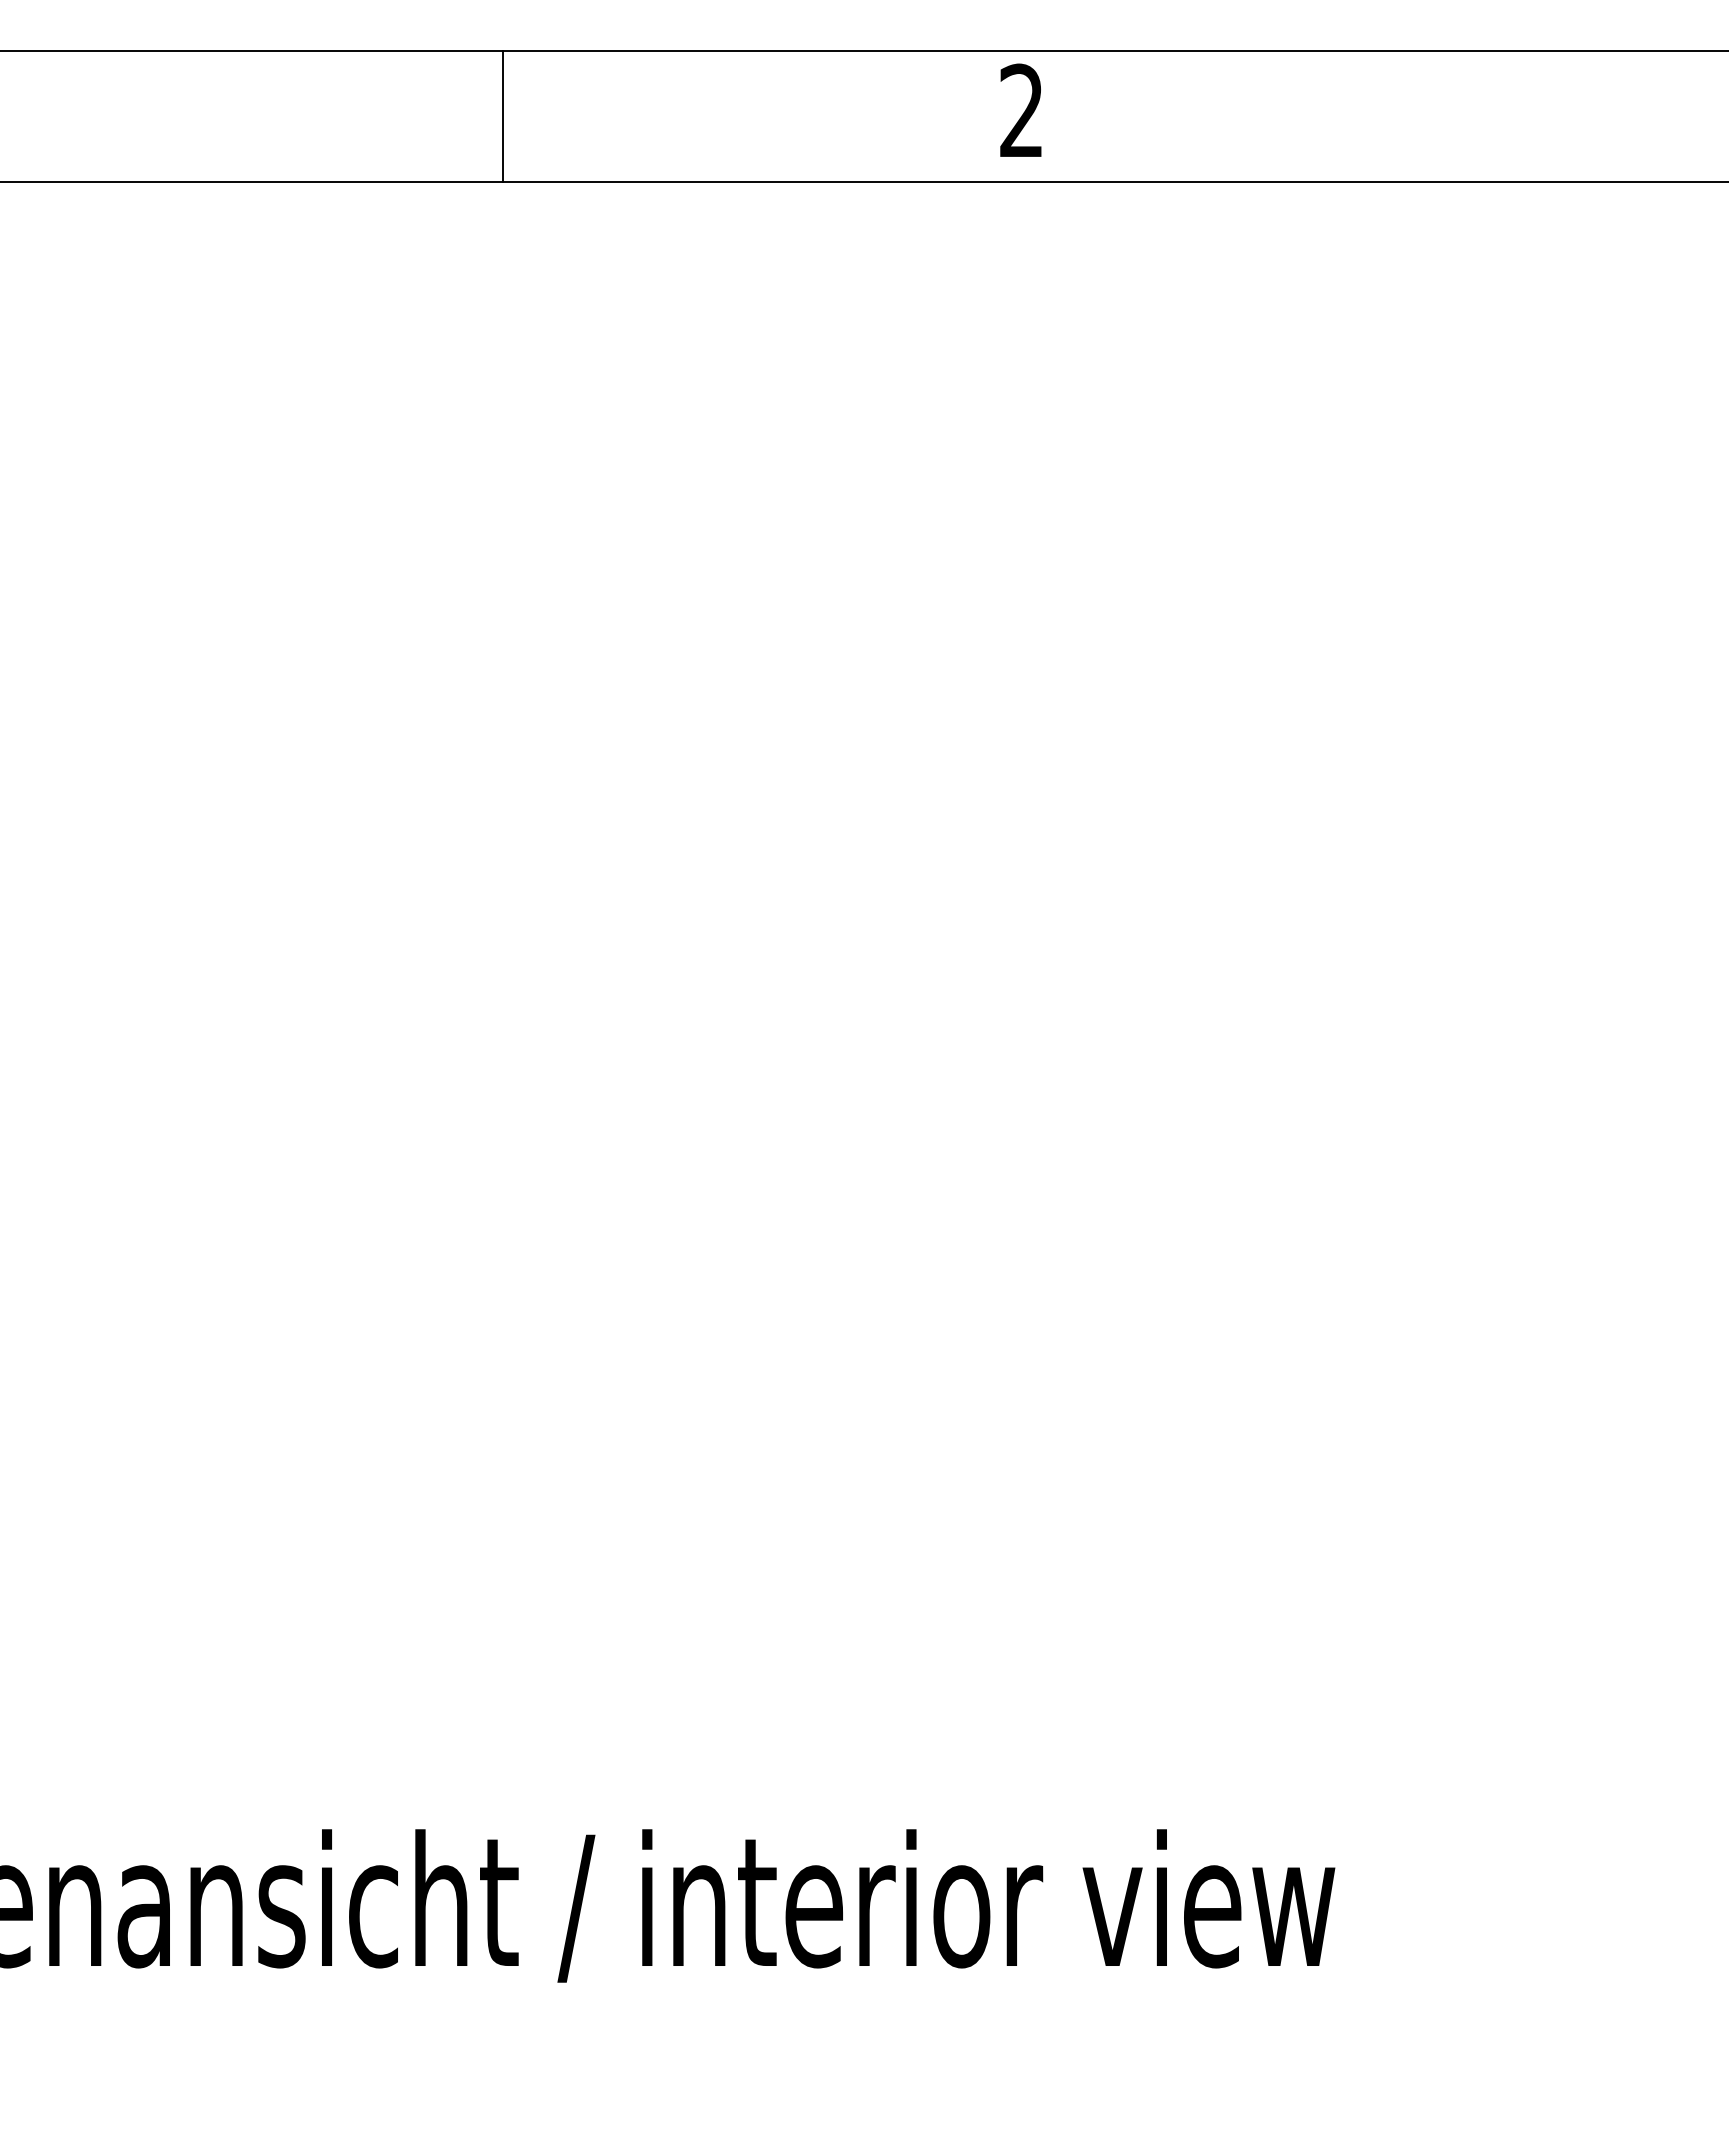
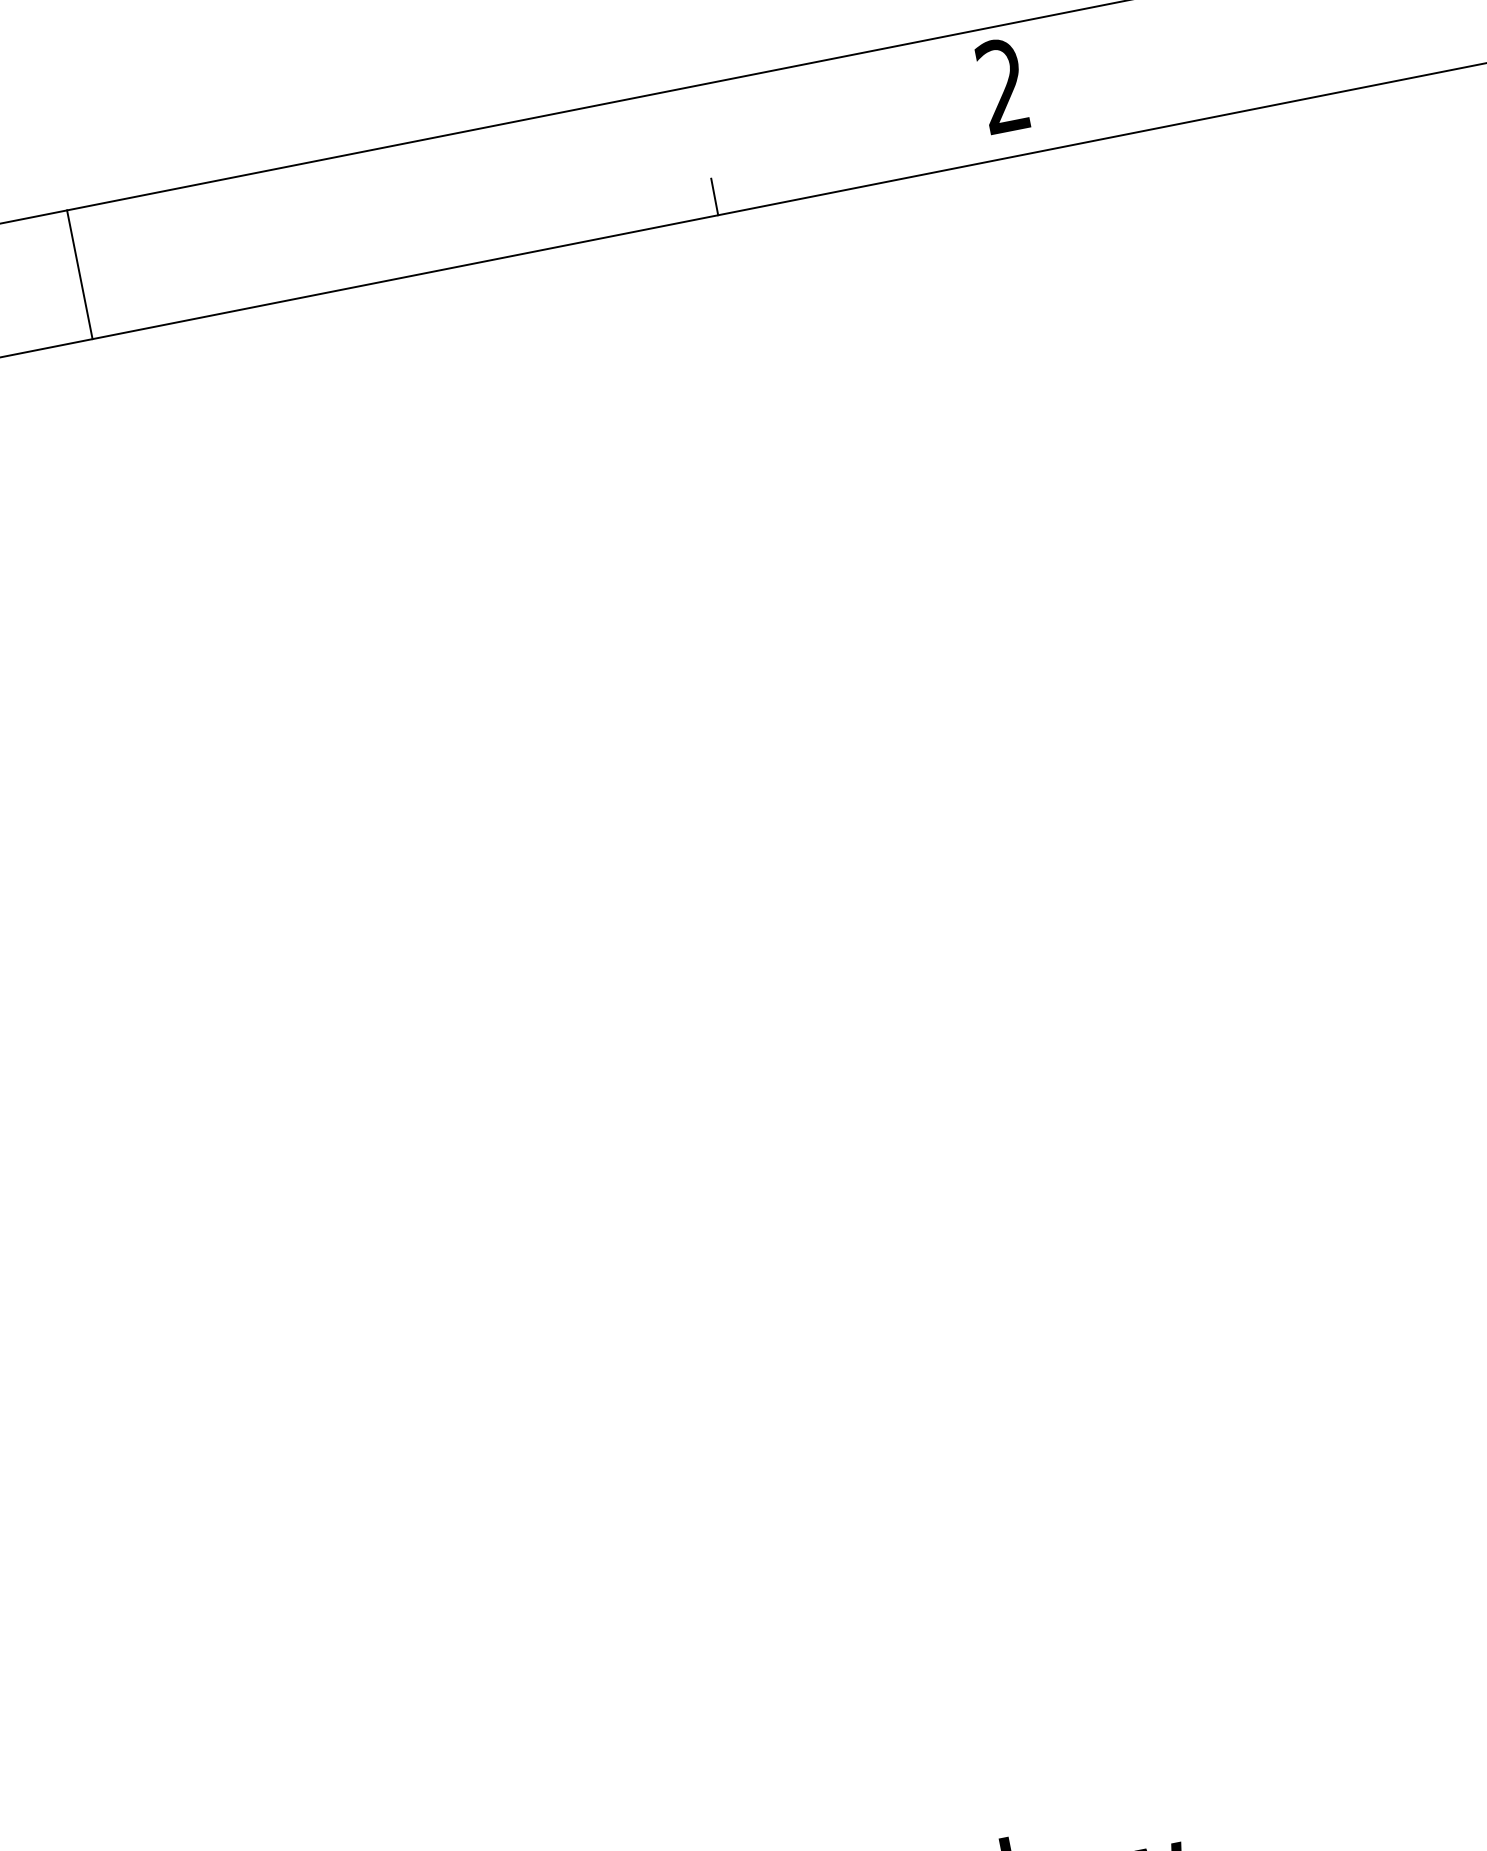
text: (1020, 109) -> (1001, 84), moved
line: (503, 116) -> (79, 274), moved
line: (1197, 163) -> (714, 196), added

